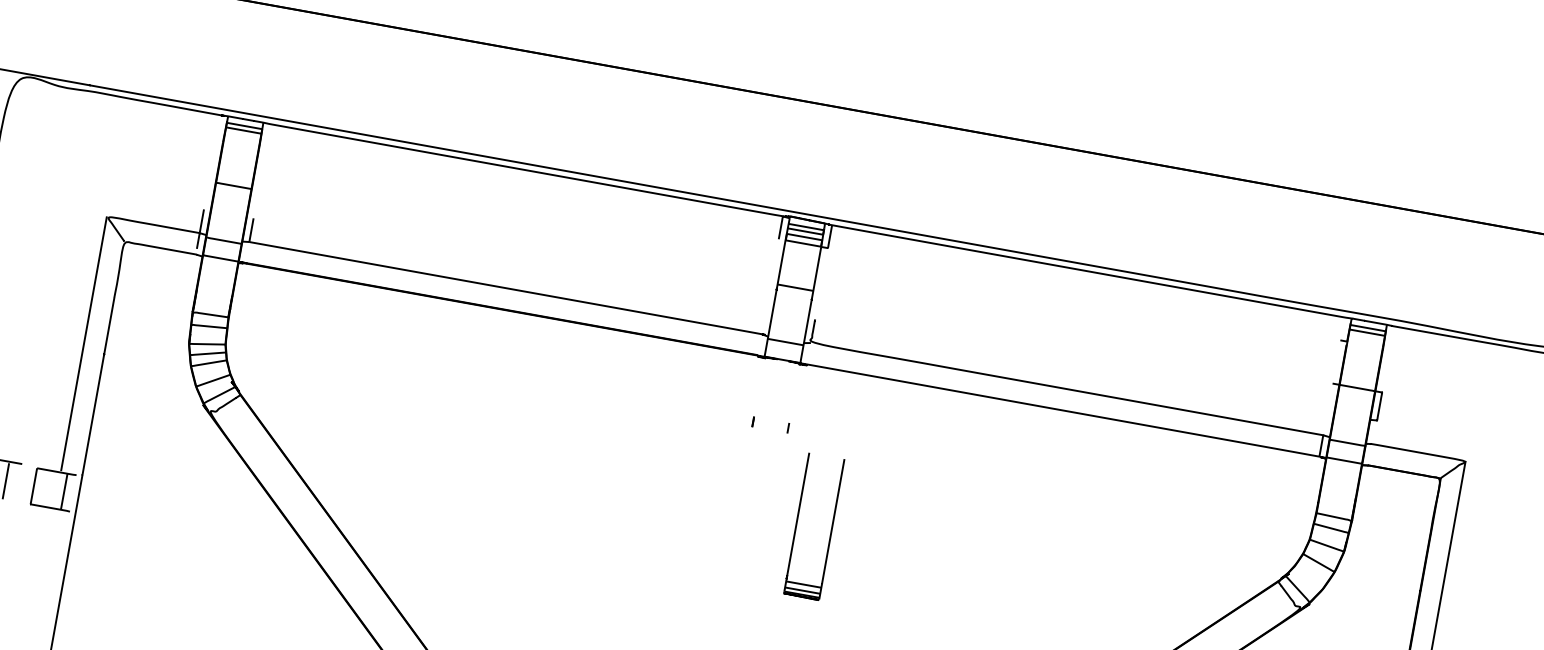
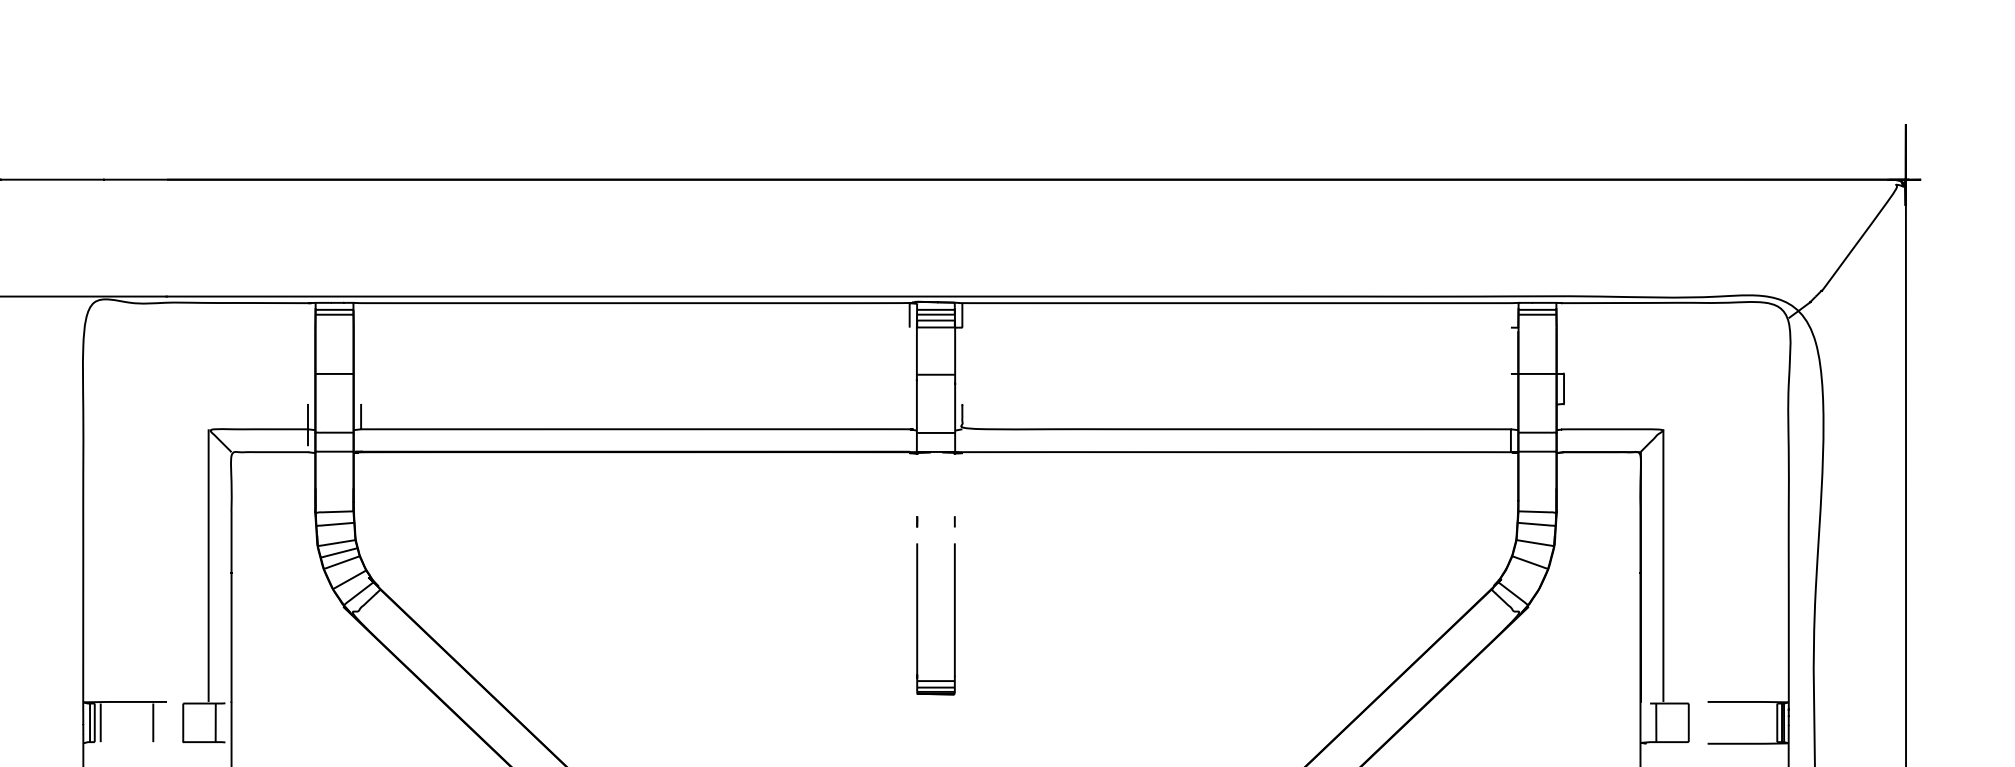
part: (797, 524) -> (918, 619), moved

